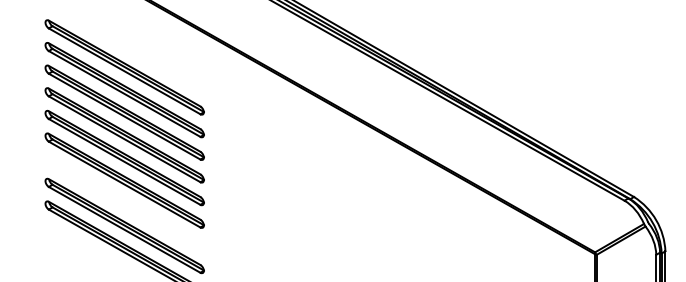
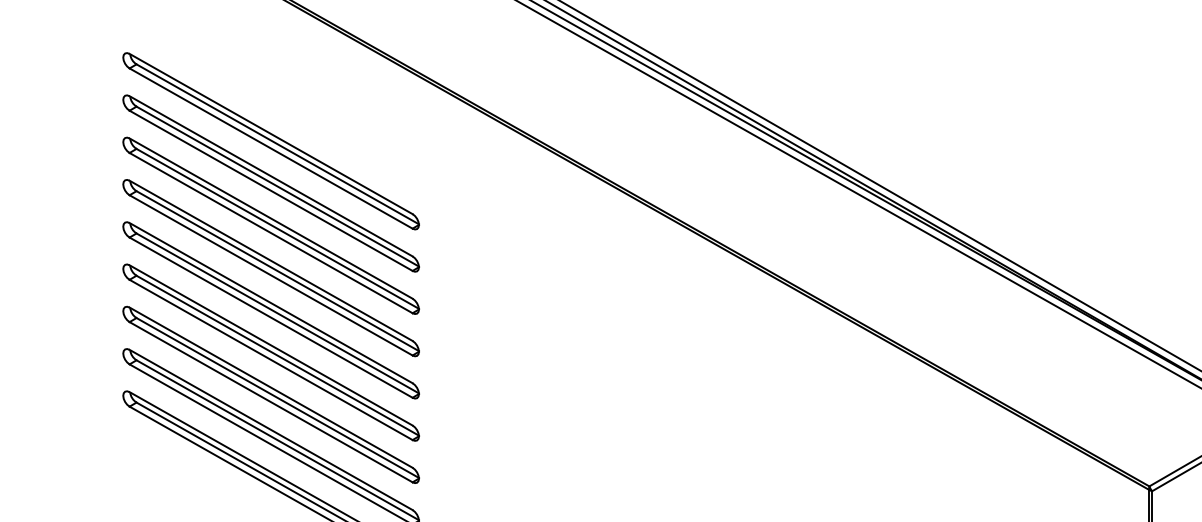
part: (124, 203) -> (270, 395), added

